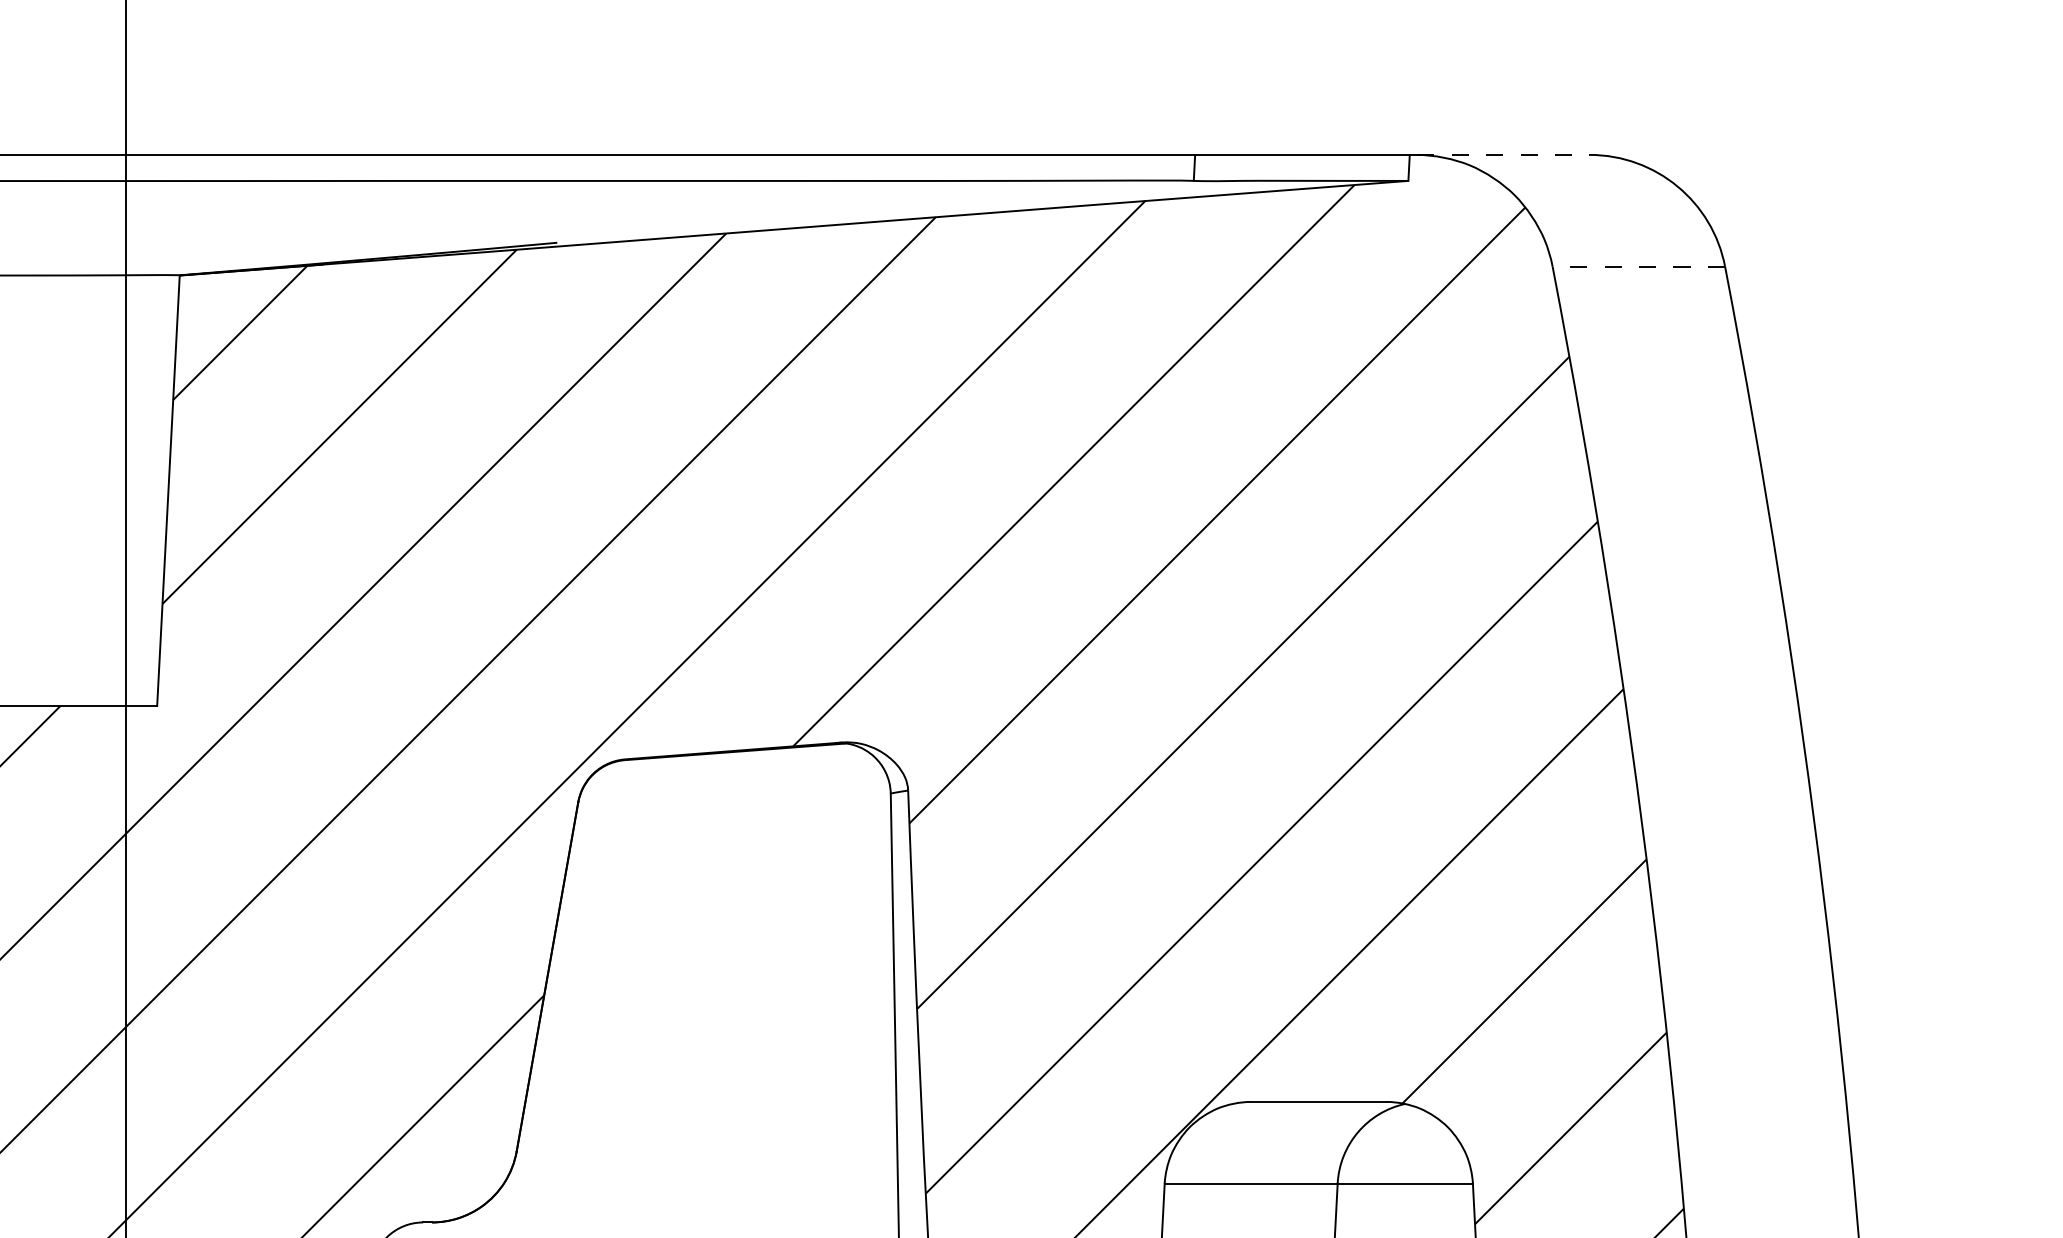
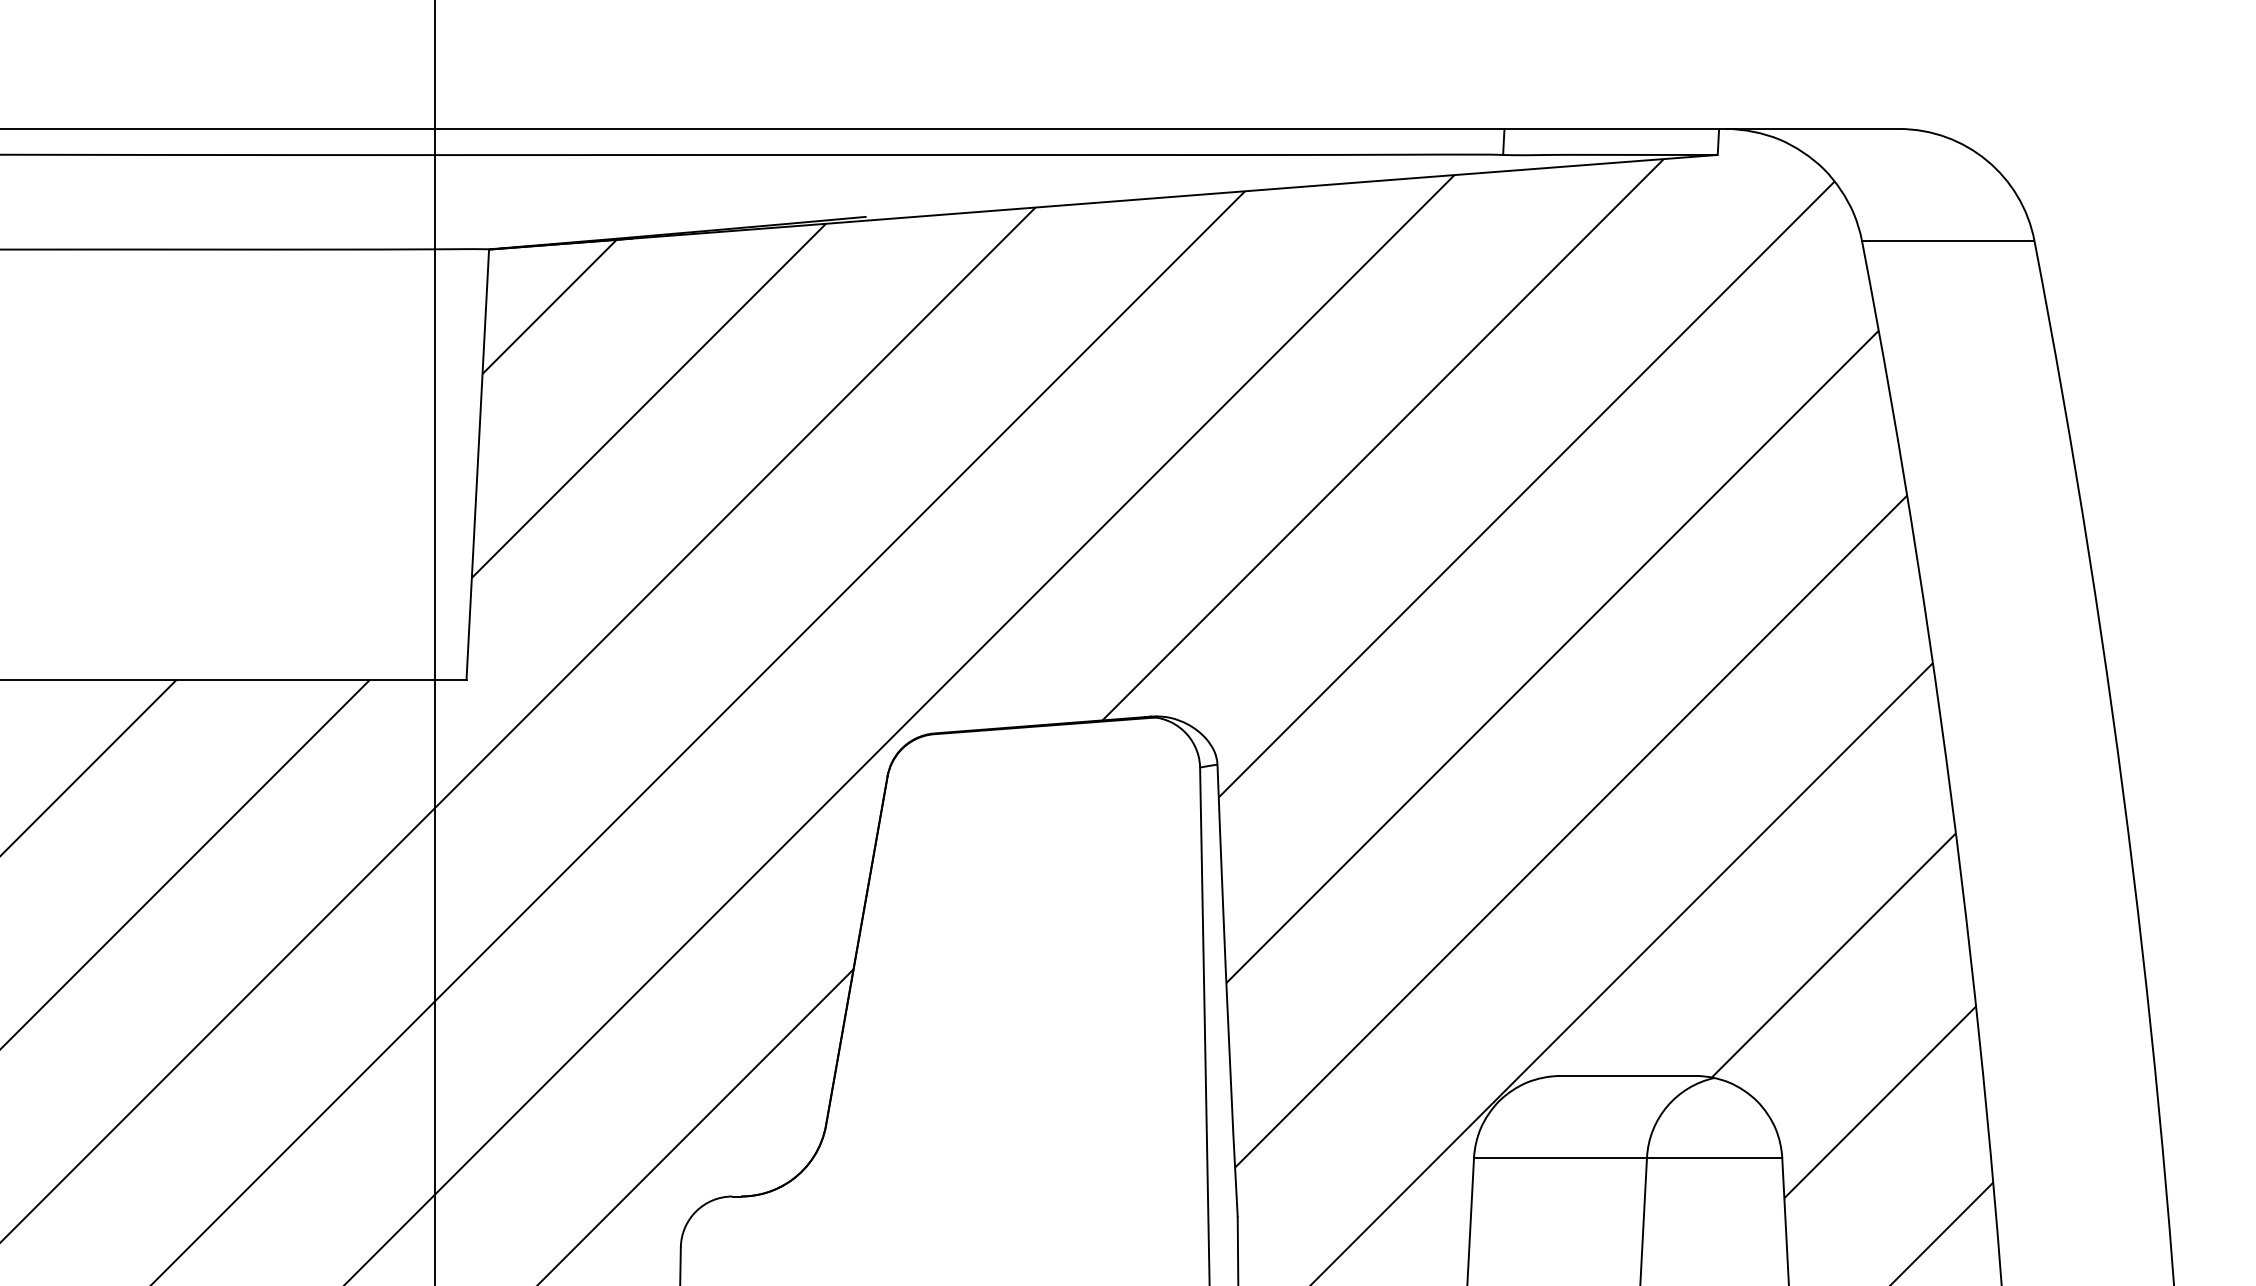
line: (1504, 154) -> (1813, 128), dashed -> solid
line: (1638, 266) -> (1947, 240), dashed -> solid

